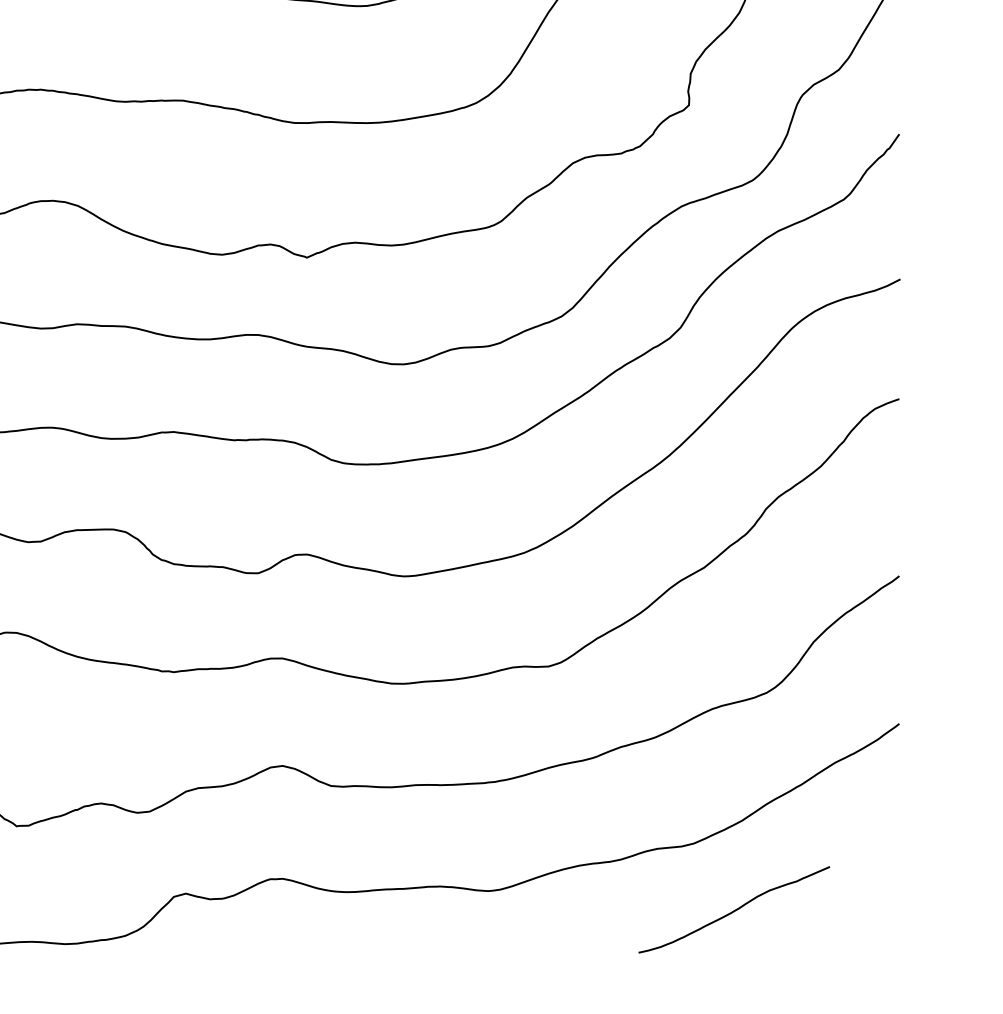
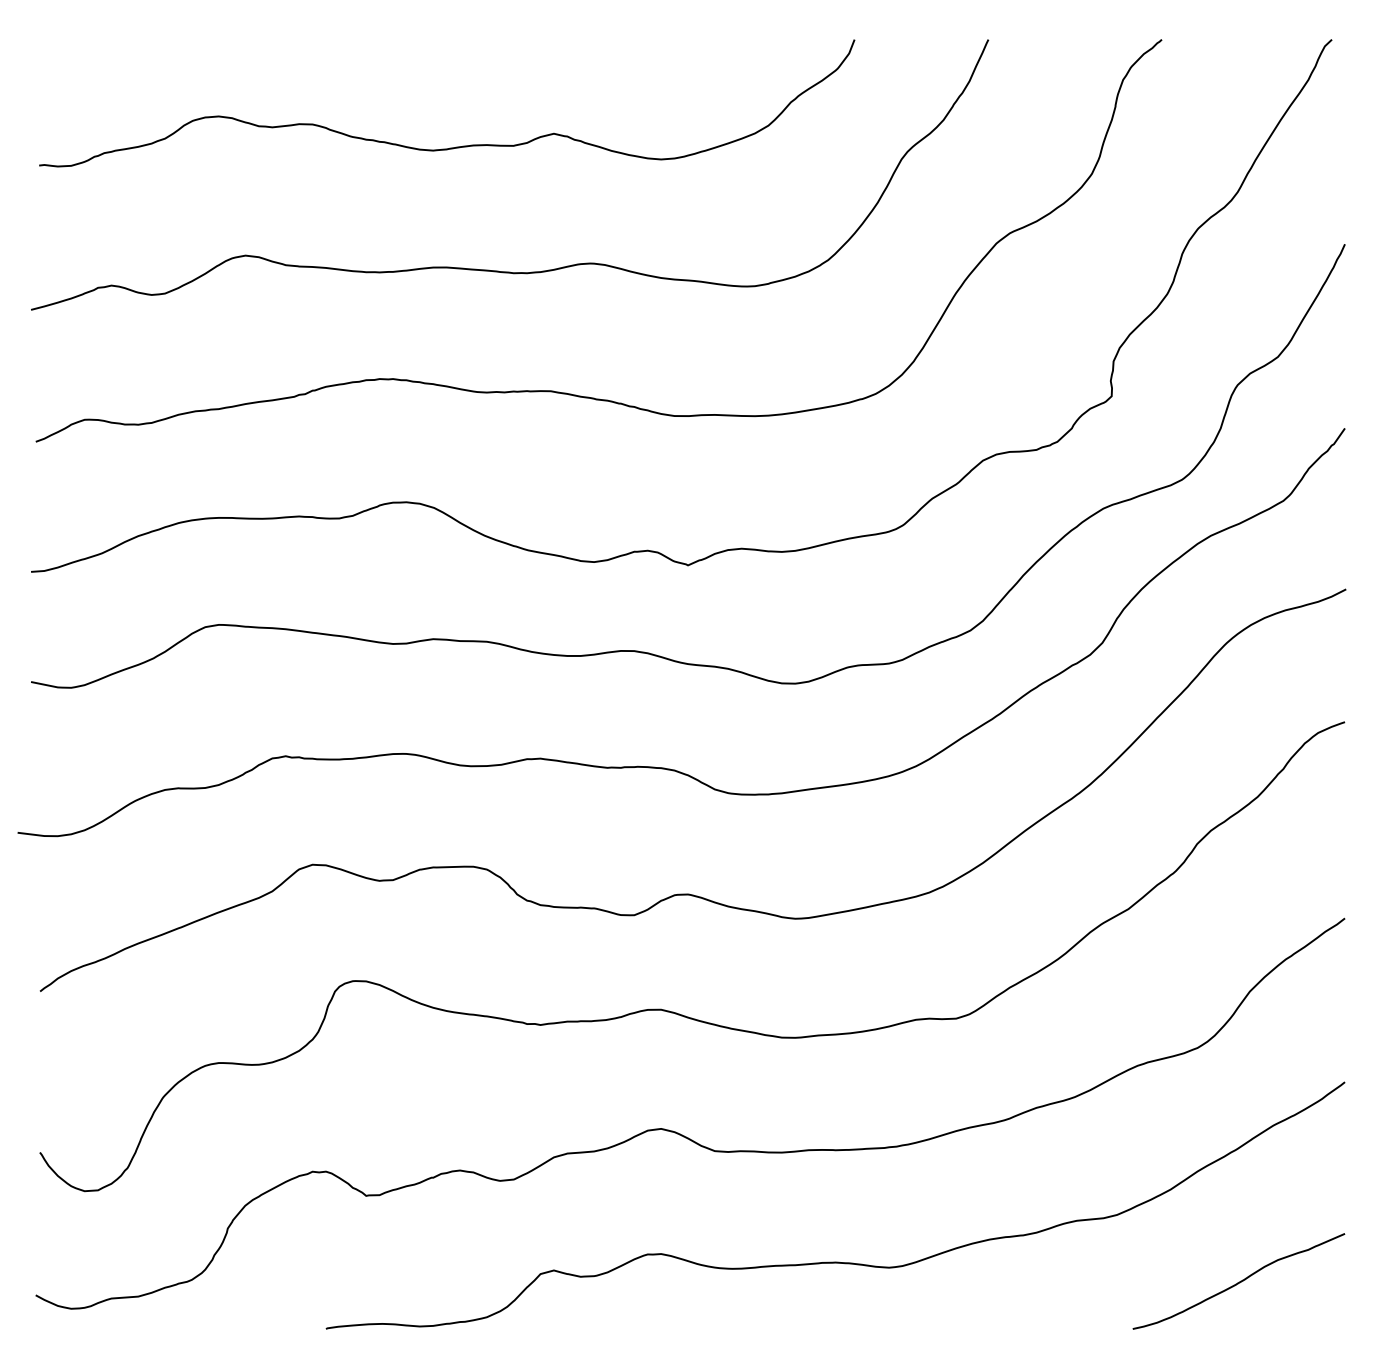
curve: (734, 909) -> (1239, 1281), moved

